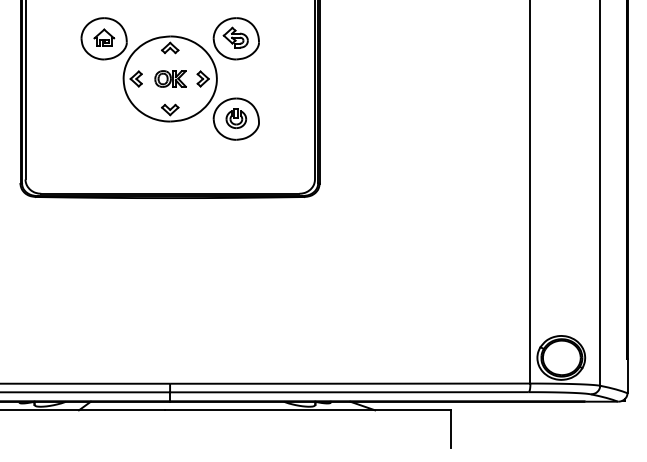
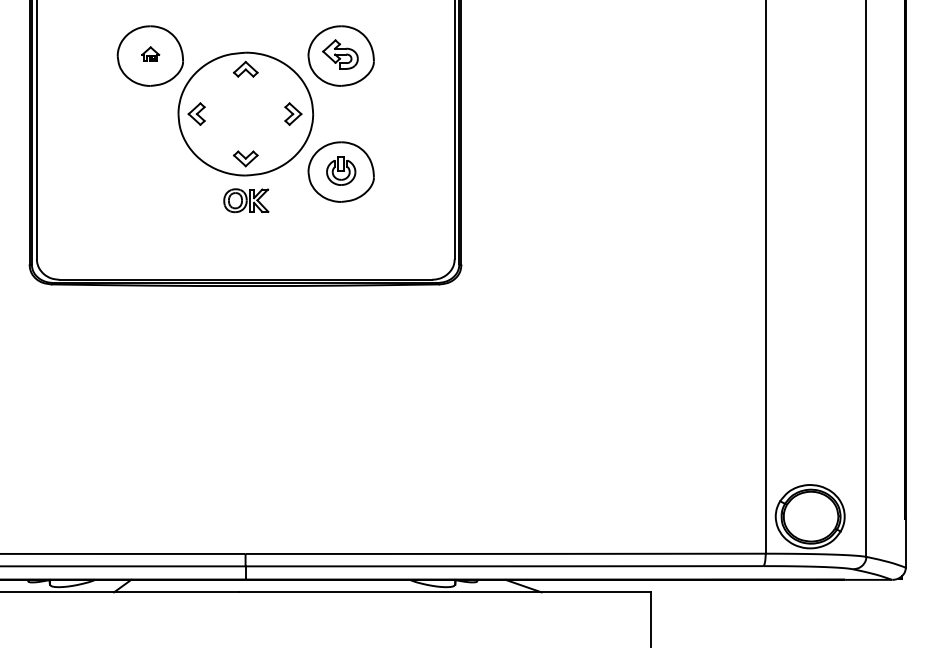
part: (104, 37) -> (150, 54), size x0.6
part: (170, 78) -> (246, 199), moved

